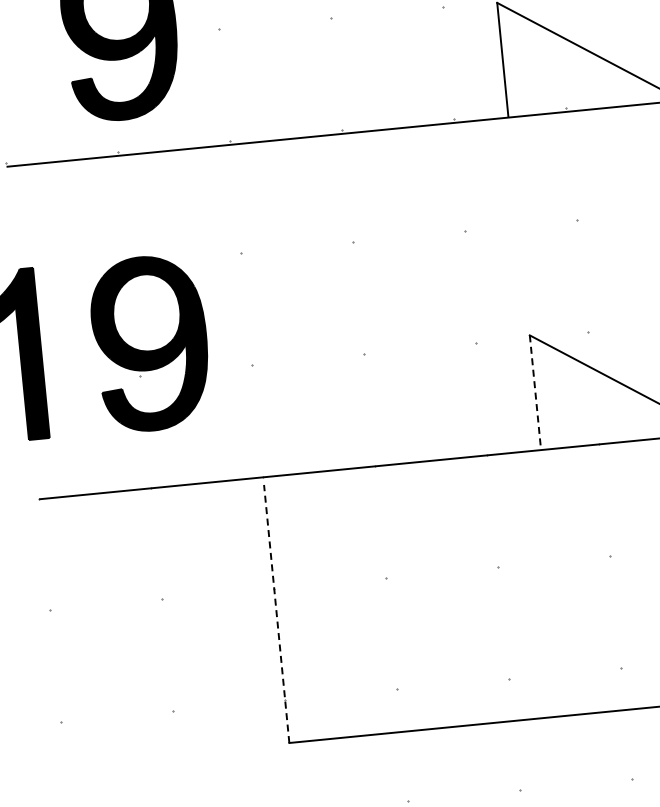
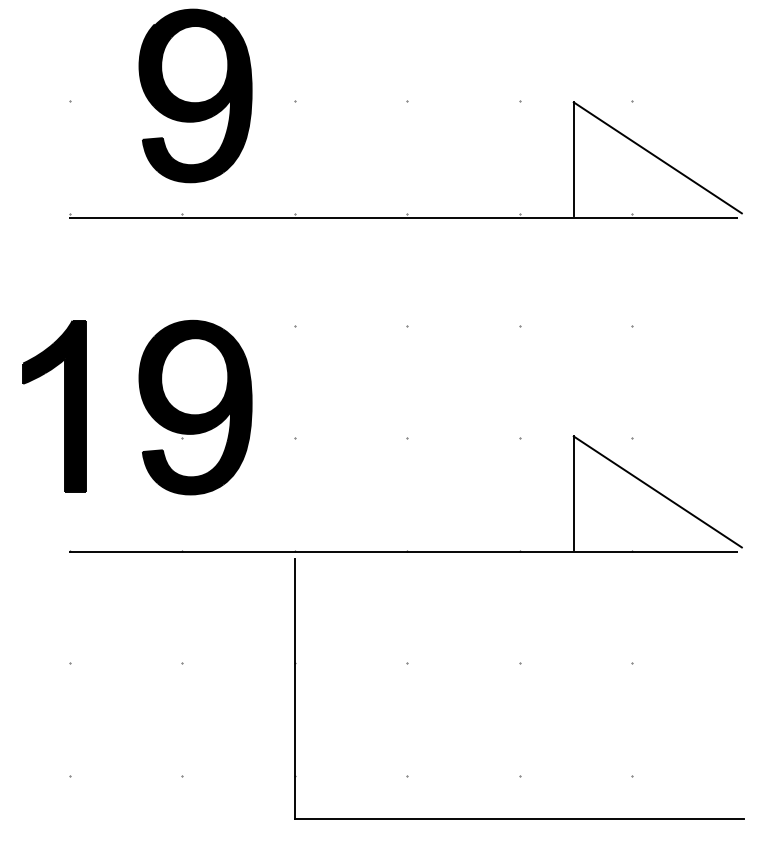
line: (535, 392) -> (573, 493), dashed -> solid
line: (276, 614) -> (294, 689), dashed -> solid

